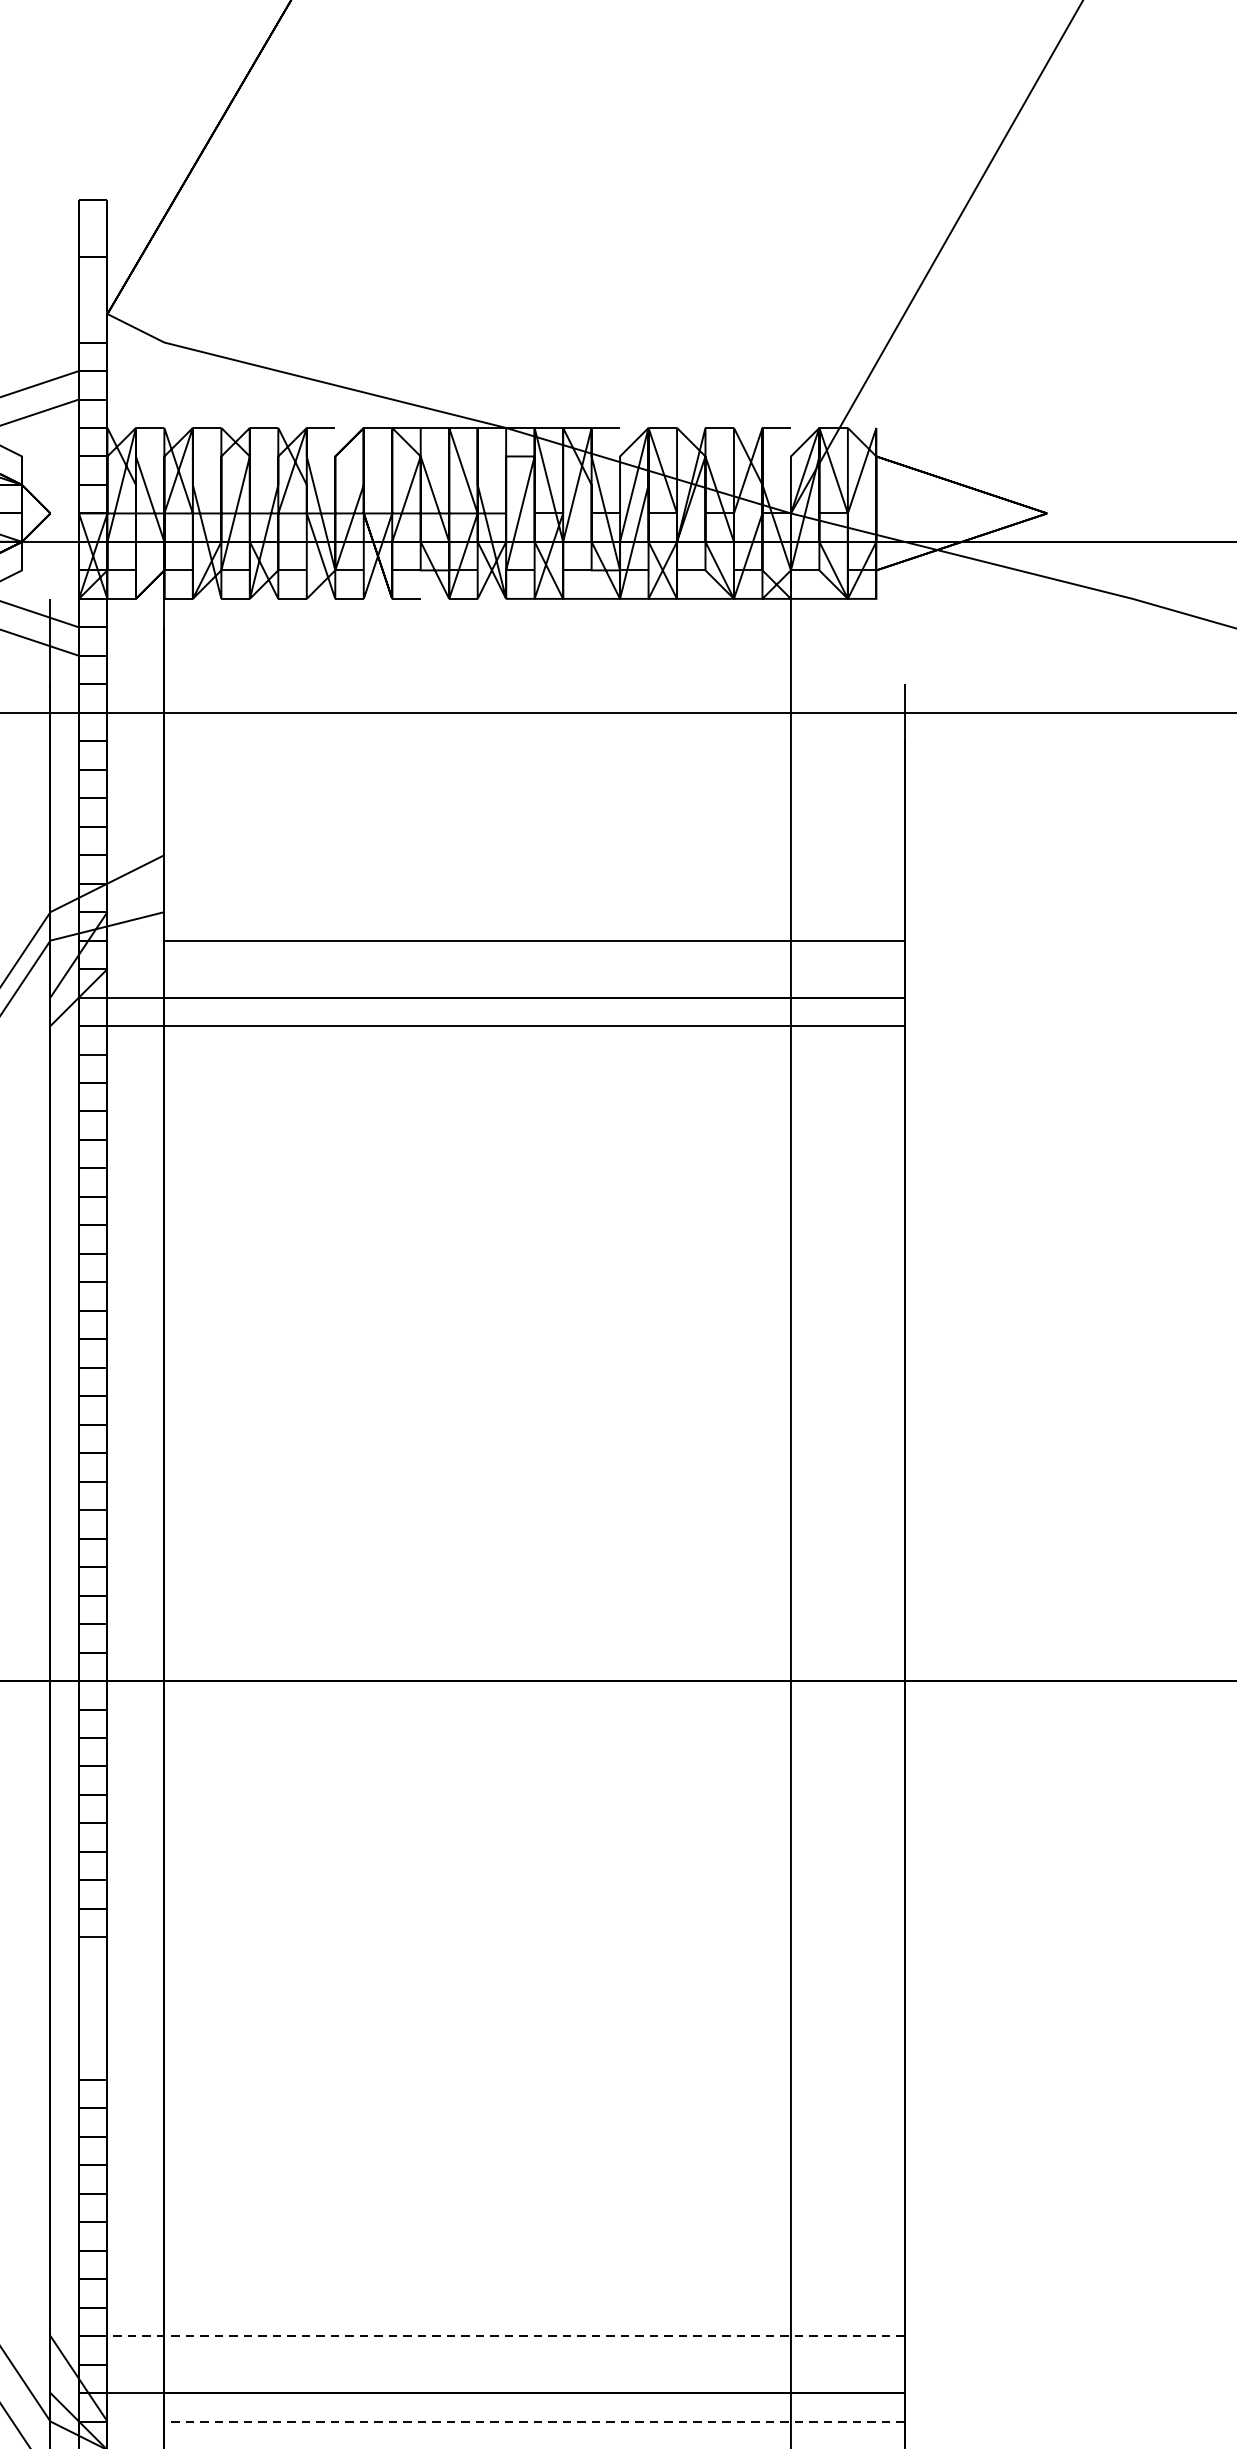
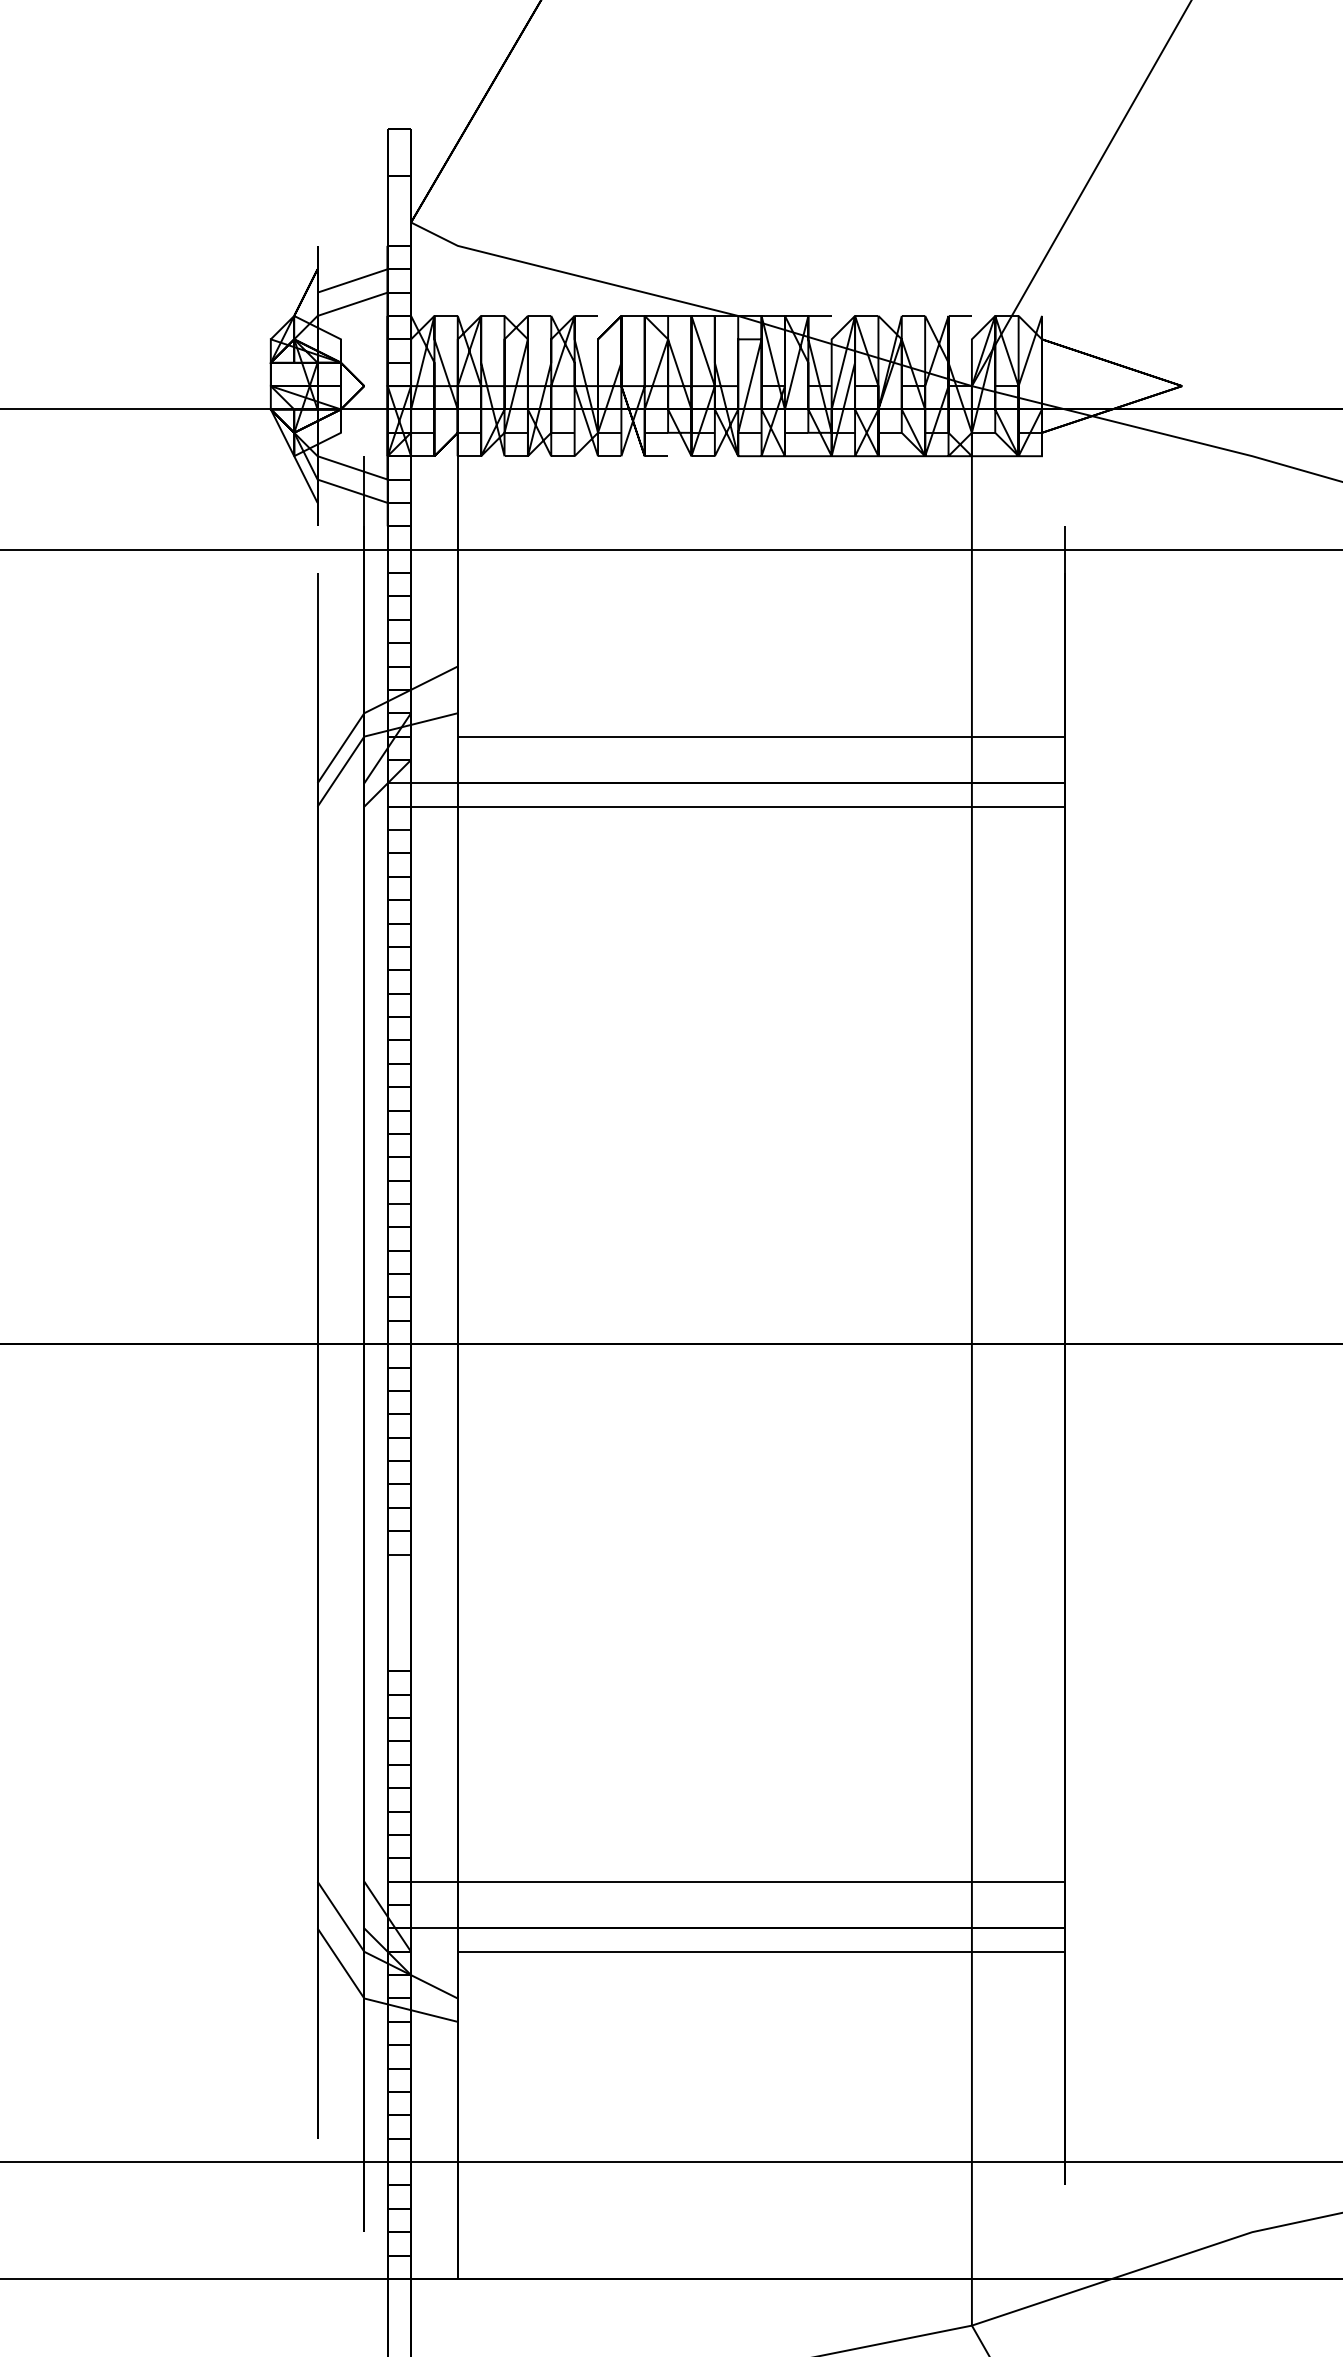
line: (505, 2335) -> (737, 1881), dashed -> solid
line: (534, 2421) -> (761, 1951), dashed -> solid

